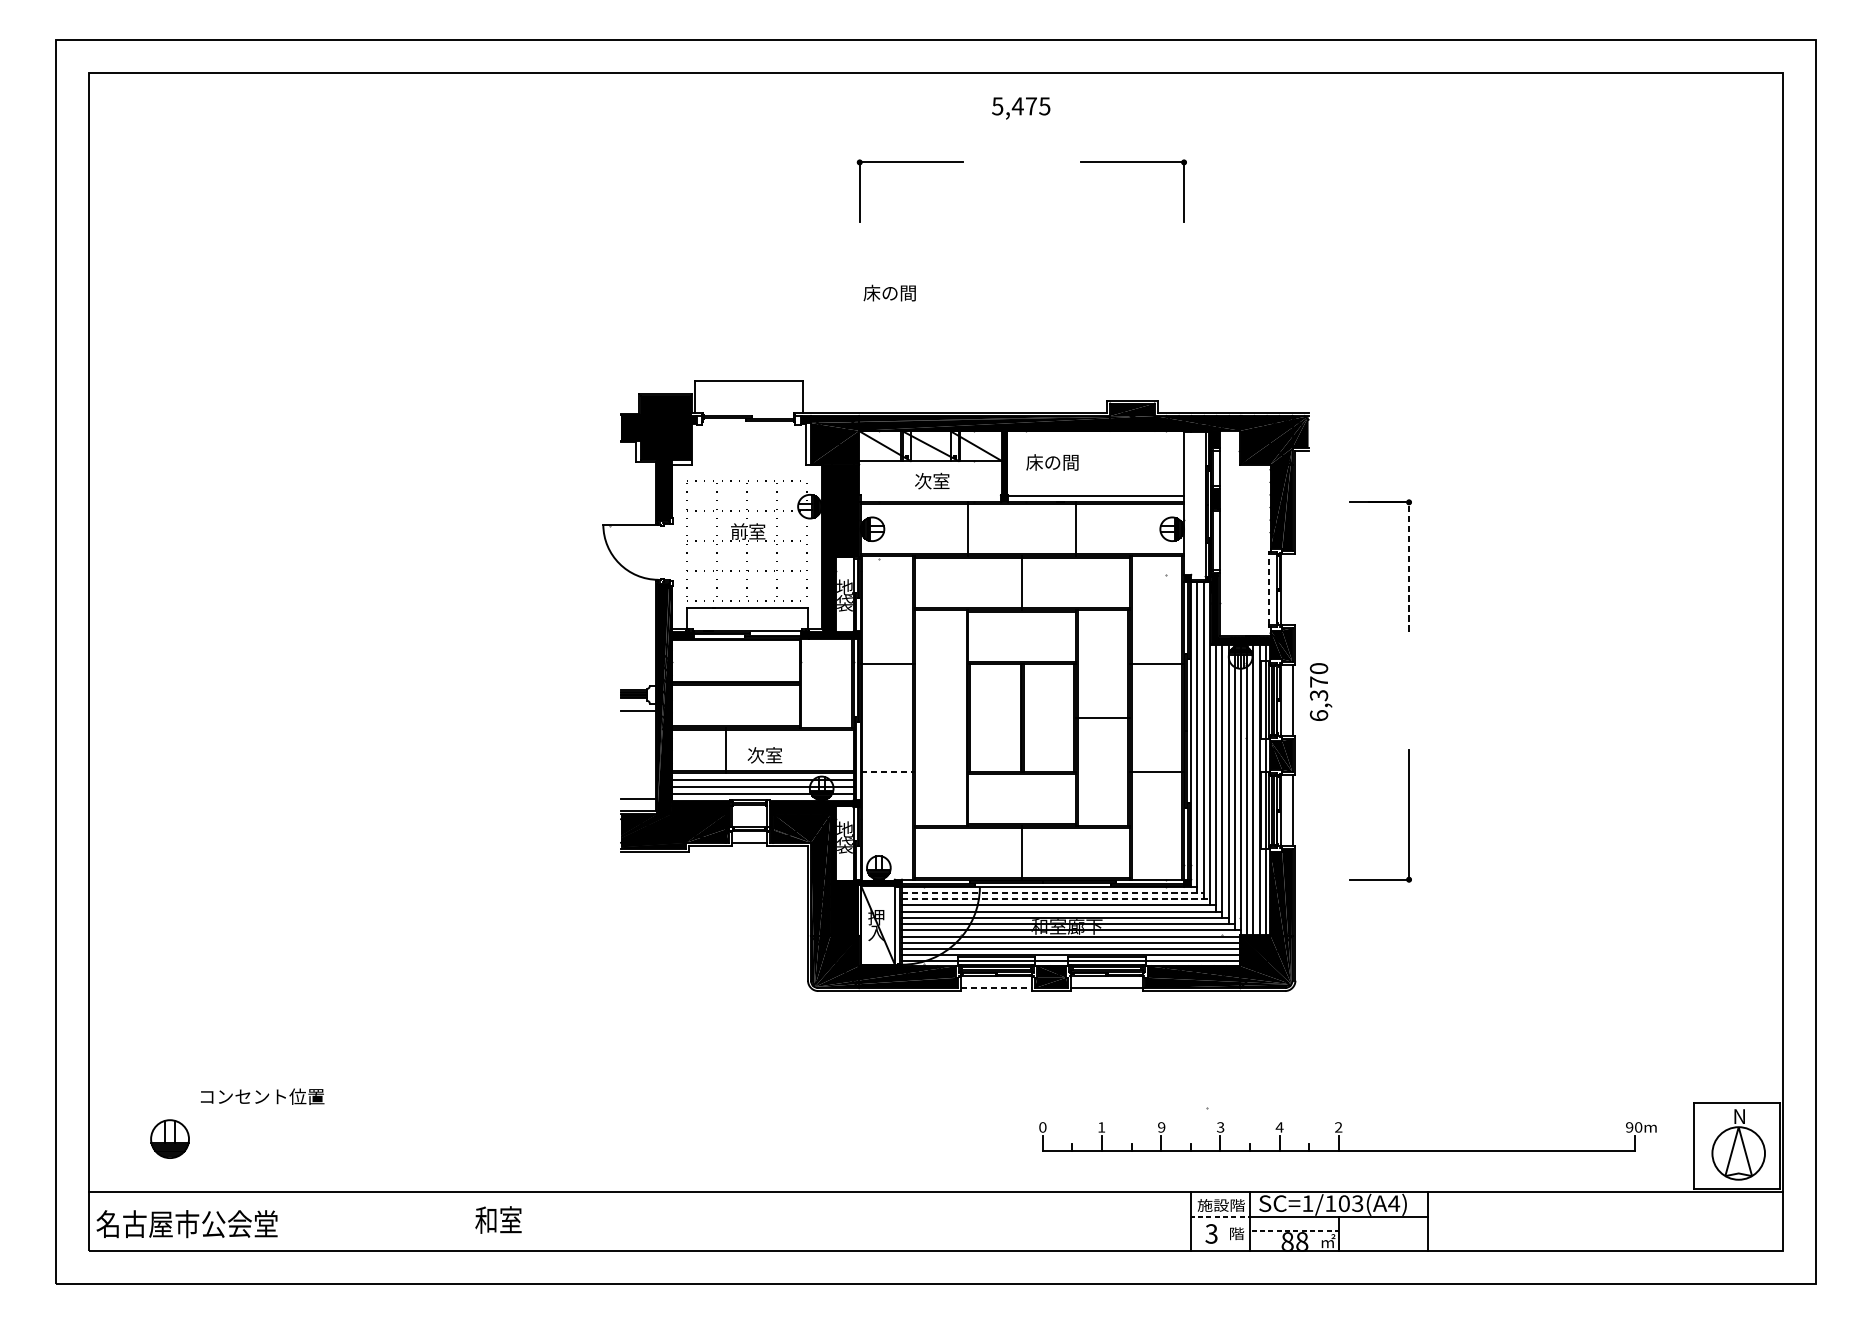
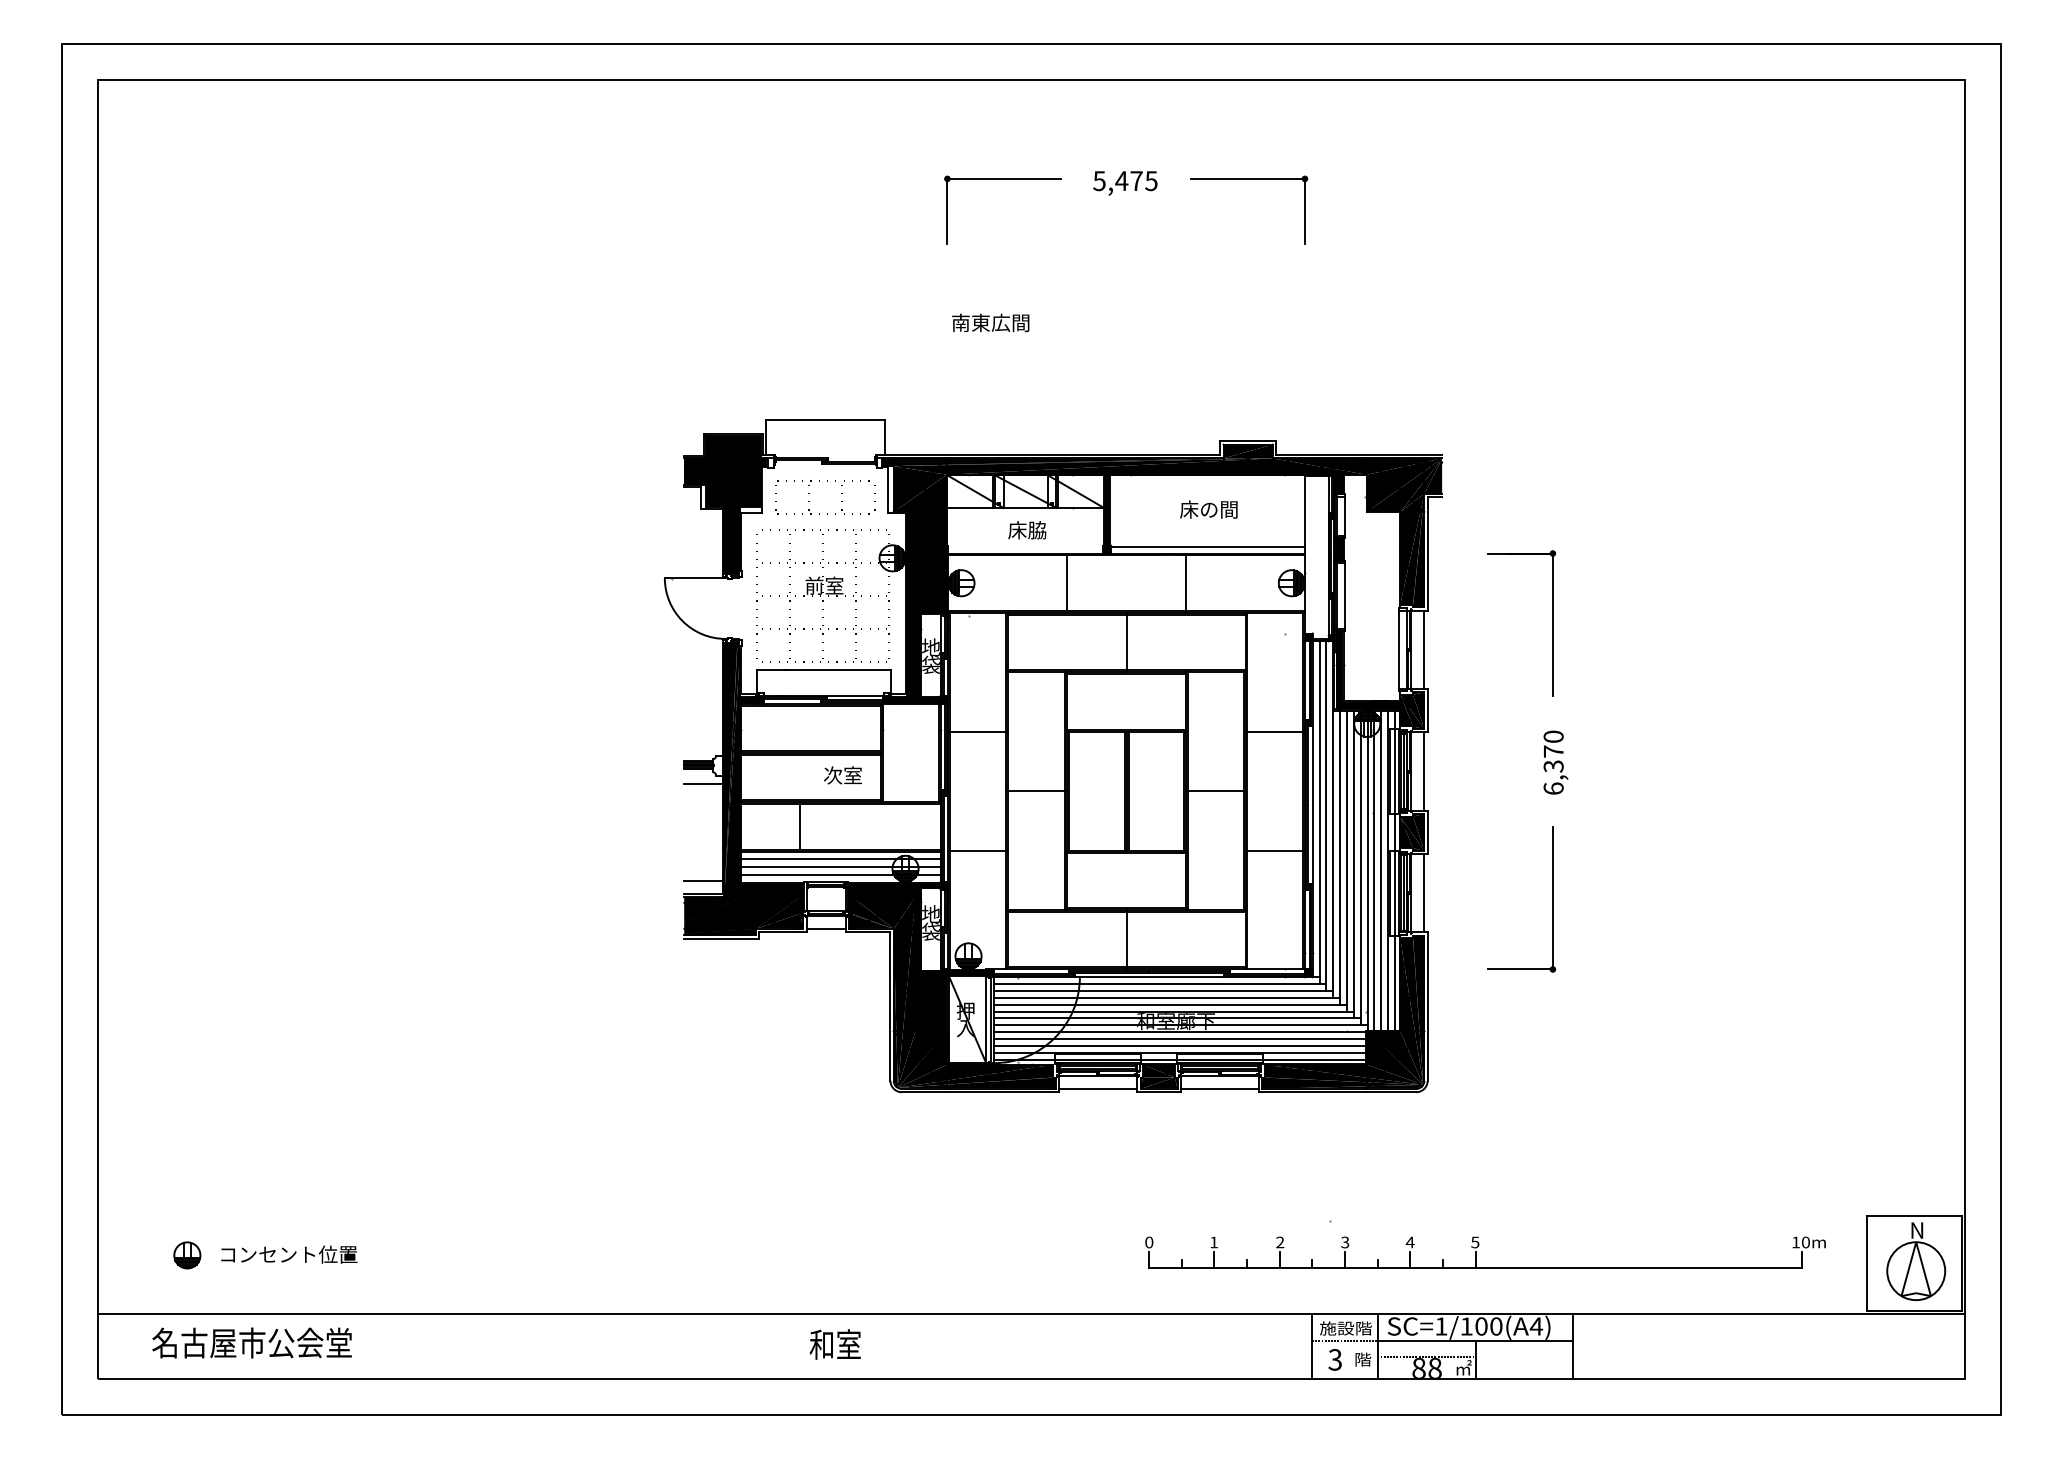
text: (1021, 108) -> (1125, 183), moved
text: (898, 292) -> (990, 322), 床の間 -> 南東広間
part: (750, 436) -> (827, 481), added
text: (1052, 462) -> (1208, 509), moved
text: (932, 481) -> (1027, 530), 次室 -> 床脇
line: (1408, 566) -> (1552, 624), dashed -> solid
line: (1268, 589) -> (1398, 649), dashed -> solid
line: (1292, 589) -> (1424, 649), added
text: (1320, 691) -> (1555, 762), moved
line: (941, 718) -> (1037, 791), added
text: (764, 755) -> (842, 775), moved
line: (887, 771) -> (978, 850), dashed -> solid
line: (1053, 893) -> (1160, 984), dashed -> solid
line: (1055, 899) -> (1163, 991), dashed -> solid
line: (996, 987) -> (1098, 1088), dashed -> solid
text: (262, 1096) -> (289, 1254), moved
text: (1161, 1127) -> (1280, 1242), 9 -> 2
text: (1338, 1127) -> (1475, 1242), 2 -> 5
text: (1629, 1127) -> (1795, 1242), 90m -> 10m
part: (170, 1139) -> (187, 1255), size x0.62
text: (1357, 1203) -> (1496, 1326), SC=1/103(A4) -> SC=1/100(A4)
text: (497, 1219) -> (834, 1344), moved
text: (186, 1223) -> (251, 1342), moved

